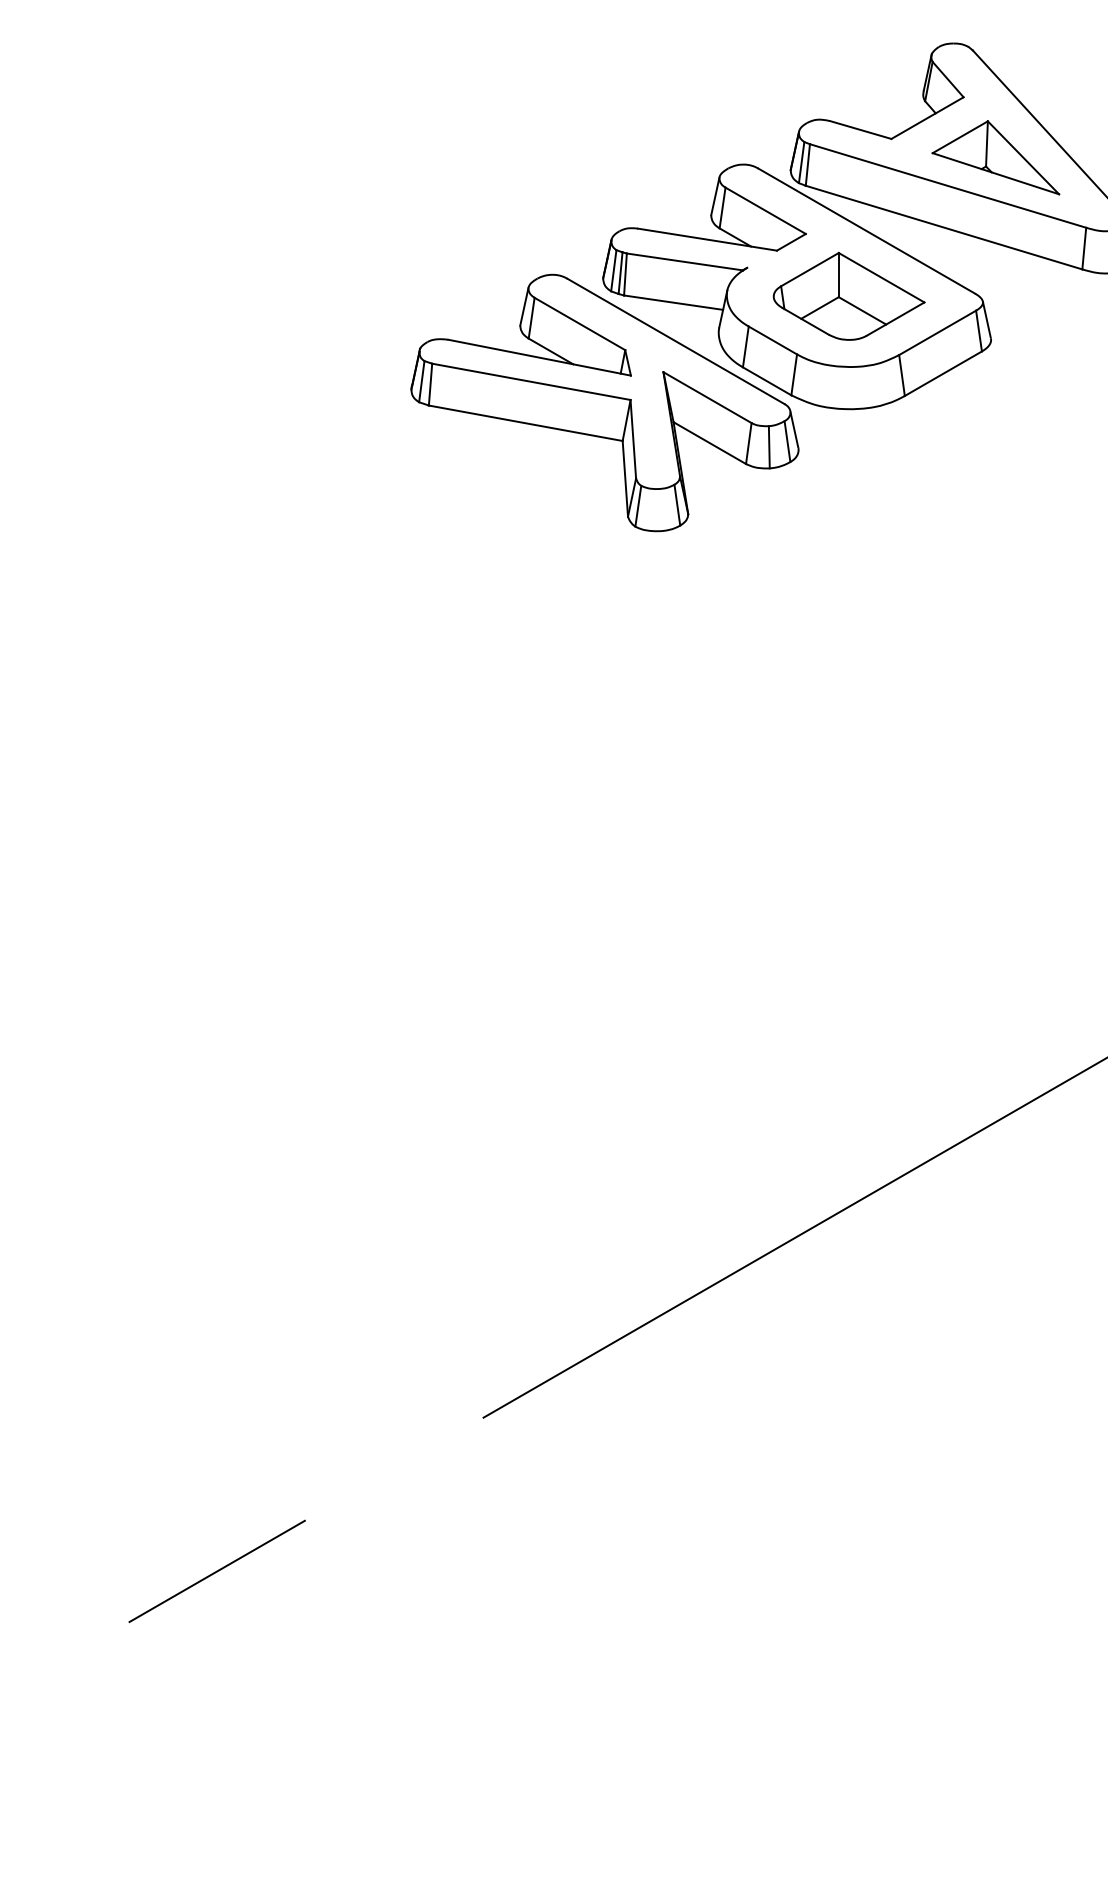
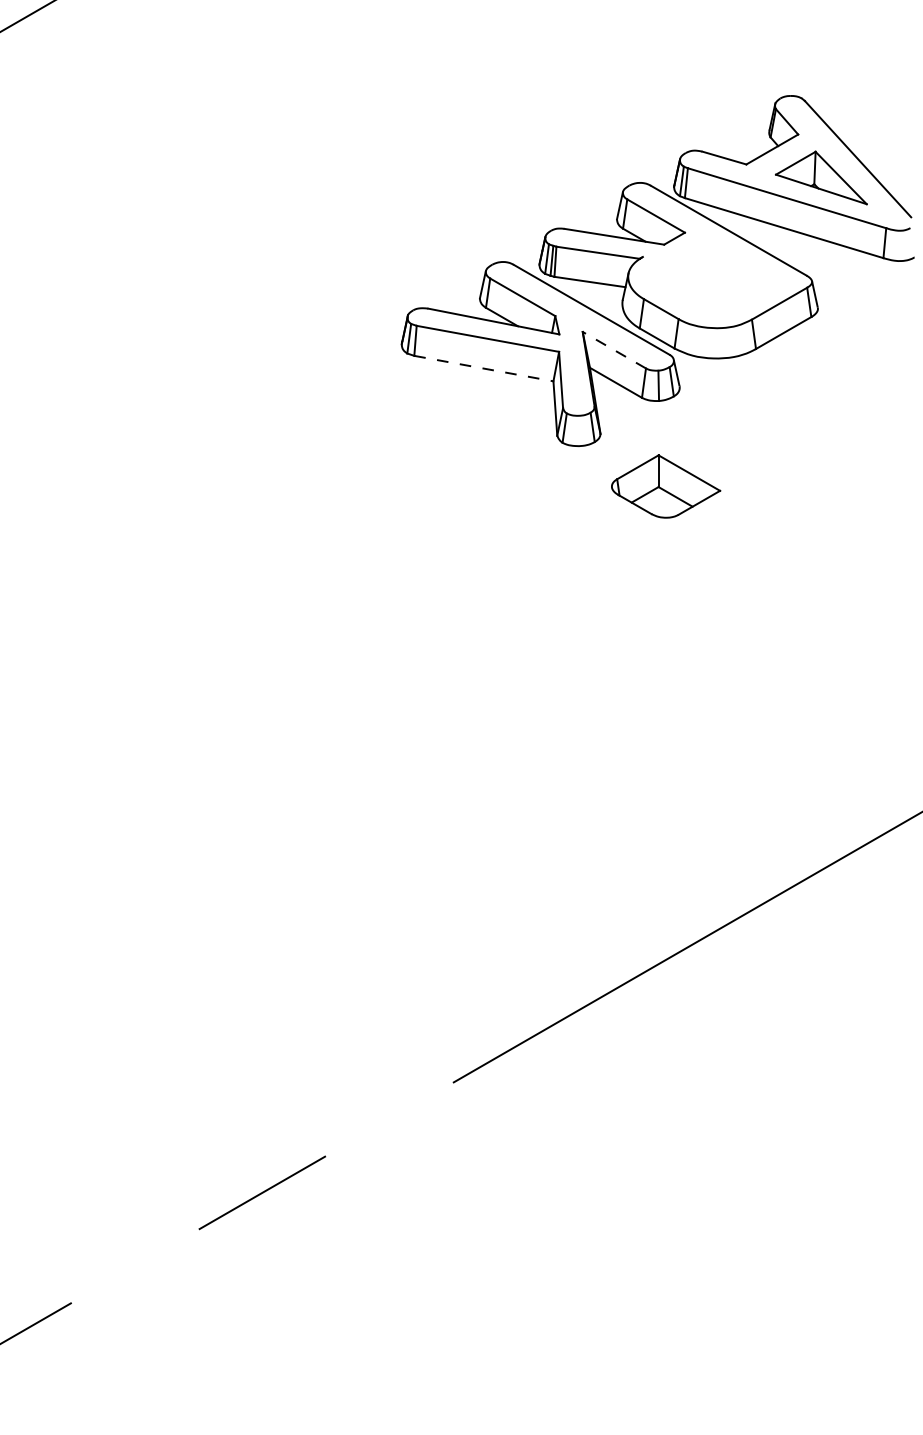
part: (849, 296) -> (666, 486), moved
line: (707, 398) -> (614, 350), solid -> dashed
line: (525, 423) -> (483, 368), solid -> dashed

